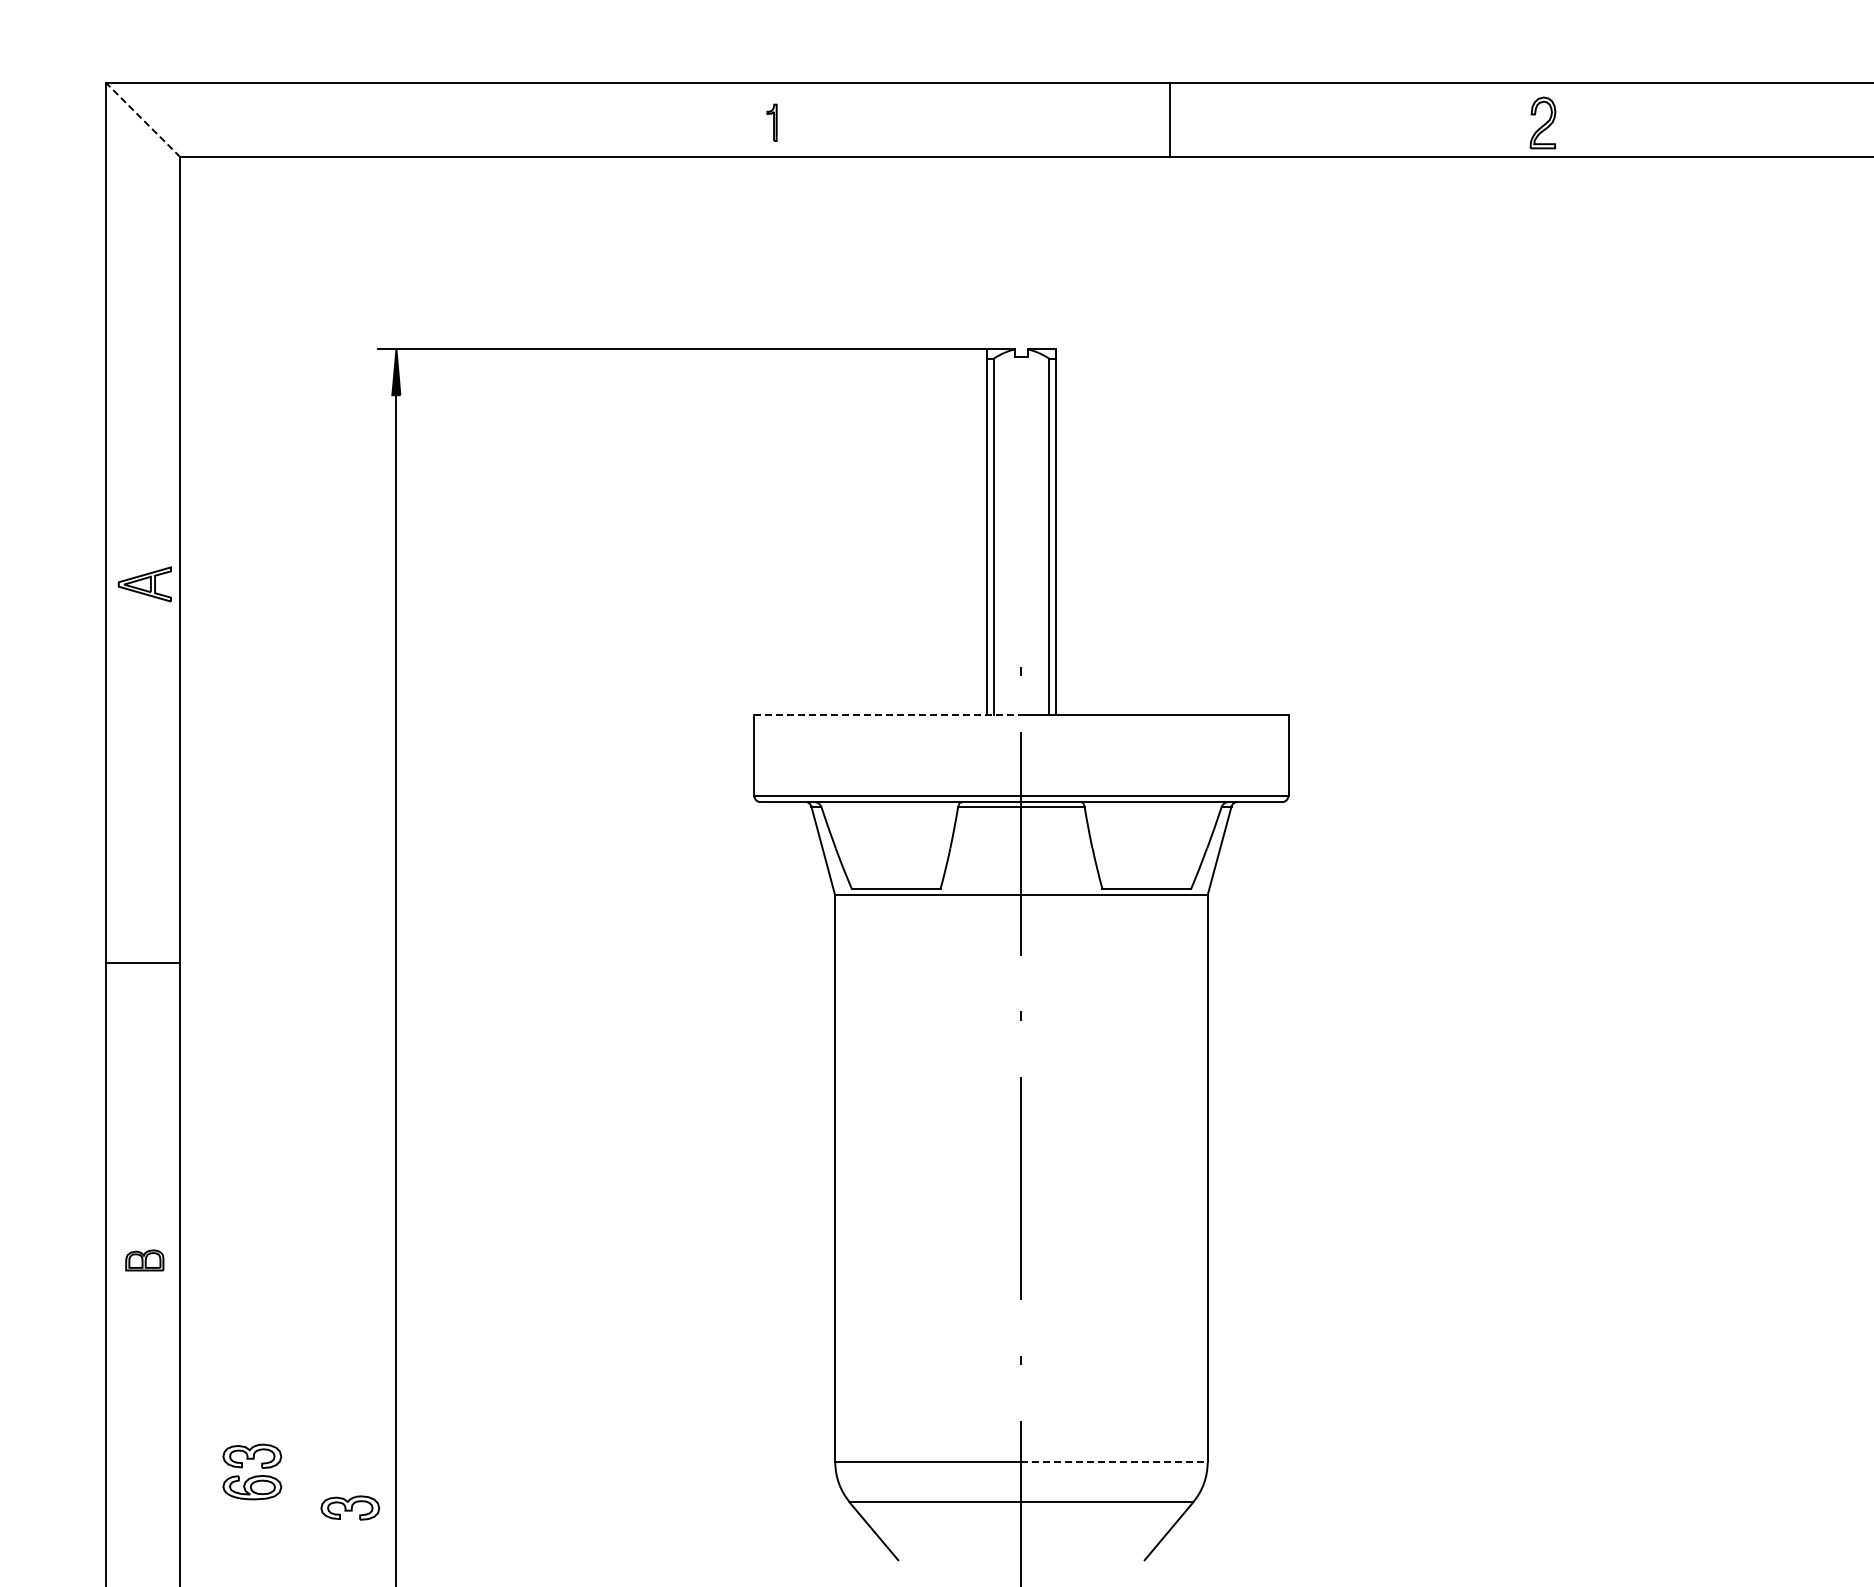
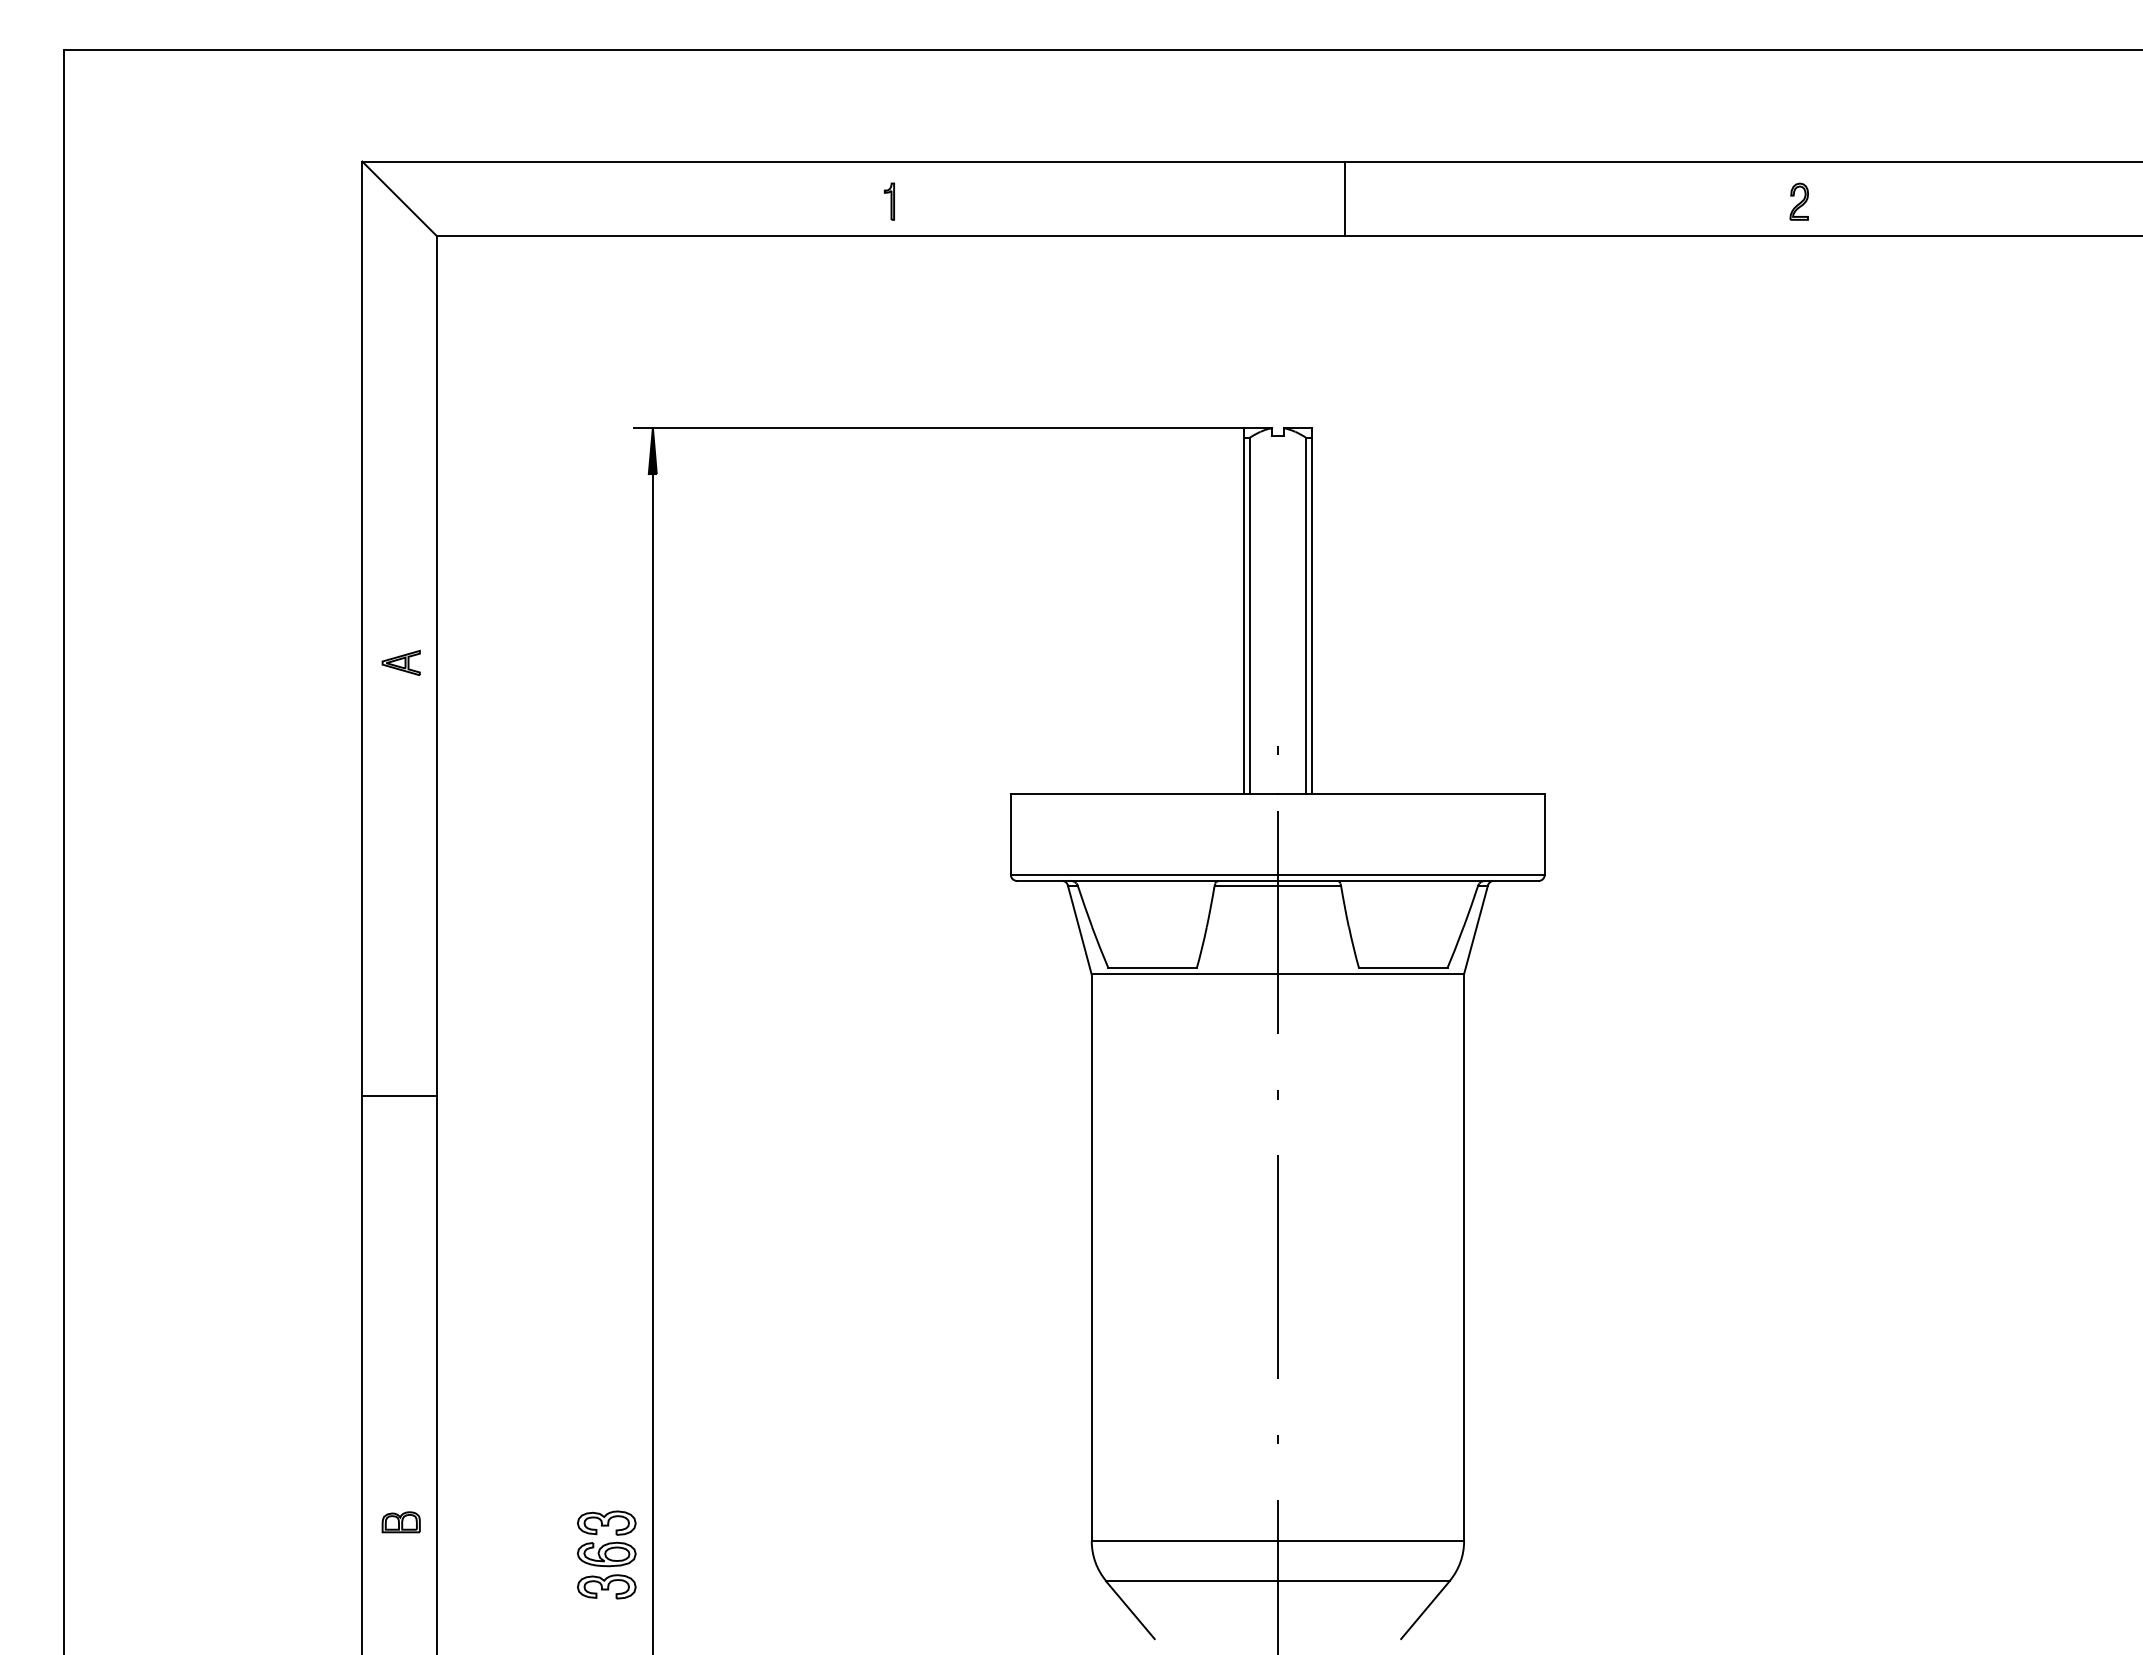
line: (143, 119) -> (399, 198), dashed -> solid
line: (1170, 119) -> (1344, 198), moved
part: (771, 122) -> (888, 201), moved
part: (1542, 122) -> (1798, 201), size x0.71
part: (144, 583) -> (400, 662), size x0.71
line: (888, 714) -> (1144, 793), dashed -> solid
line: (143, 963) -> (399, 1096), moved
part: (144, 1260) -> (400, 1522), moved
line: (1115, 1462) -> (1371, 1541), dashed -> solid
part: (252, 1471) -> (606, 1538), moved

